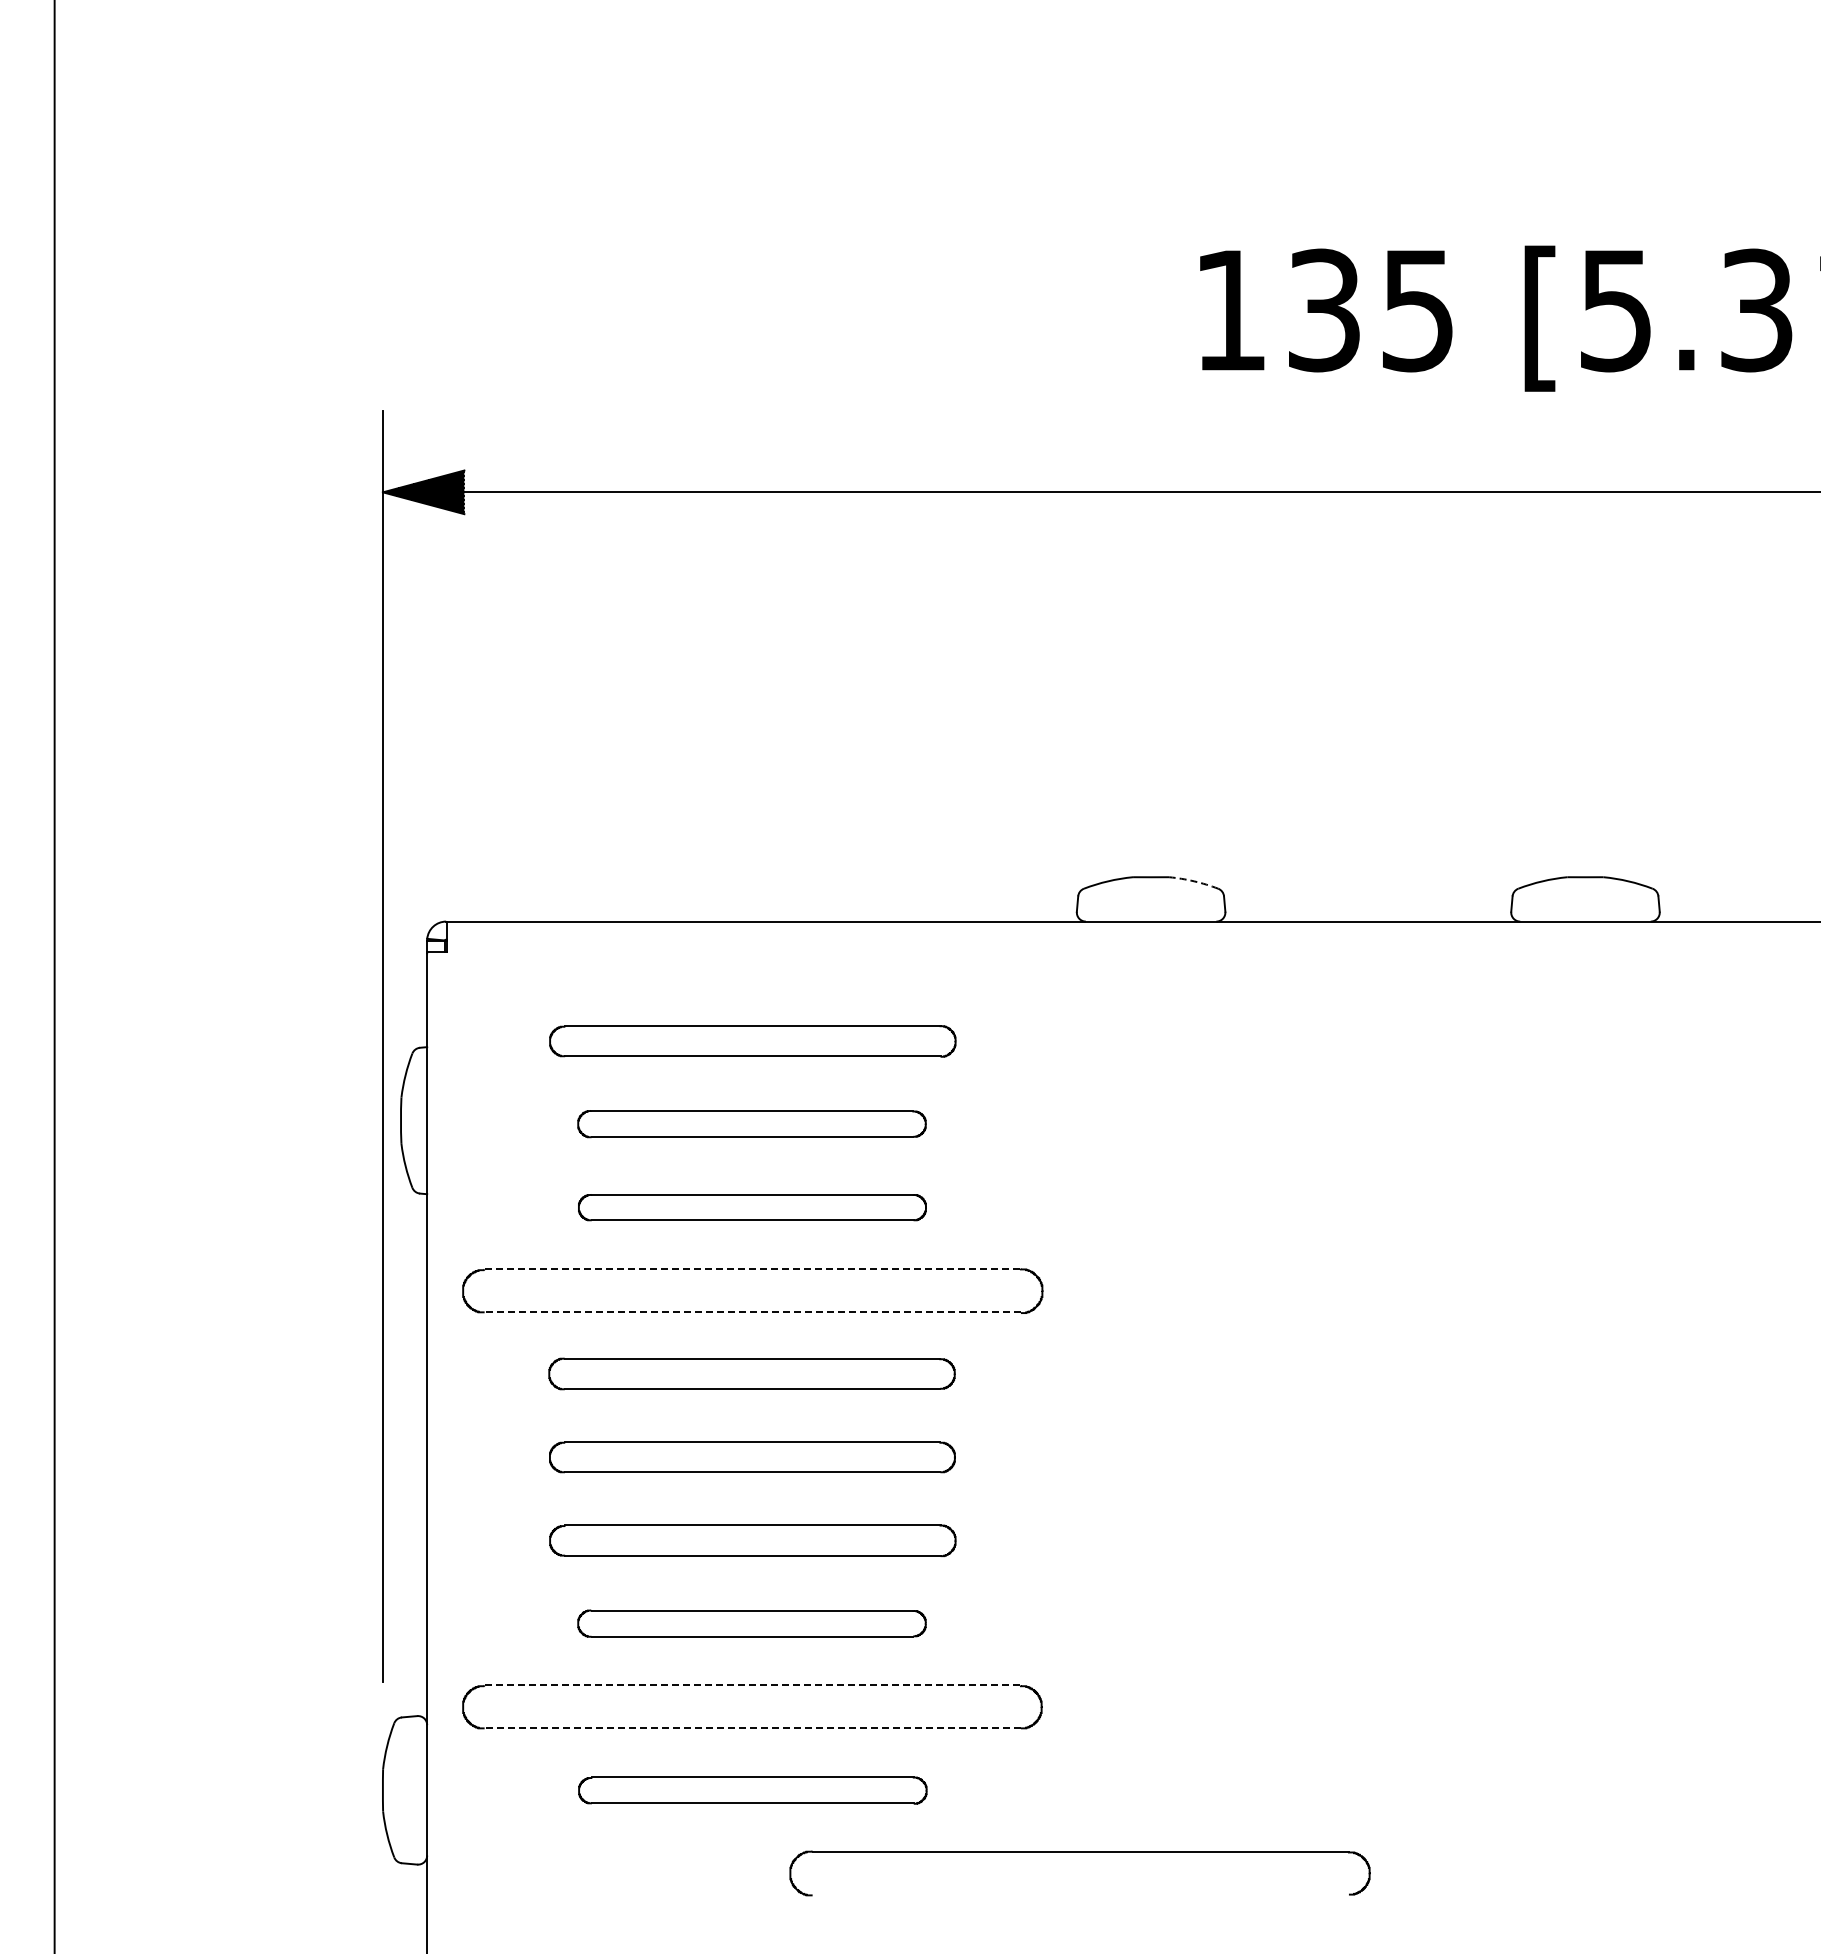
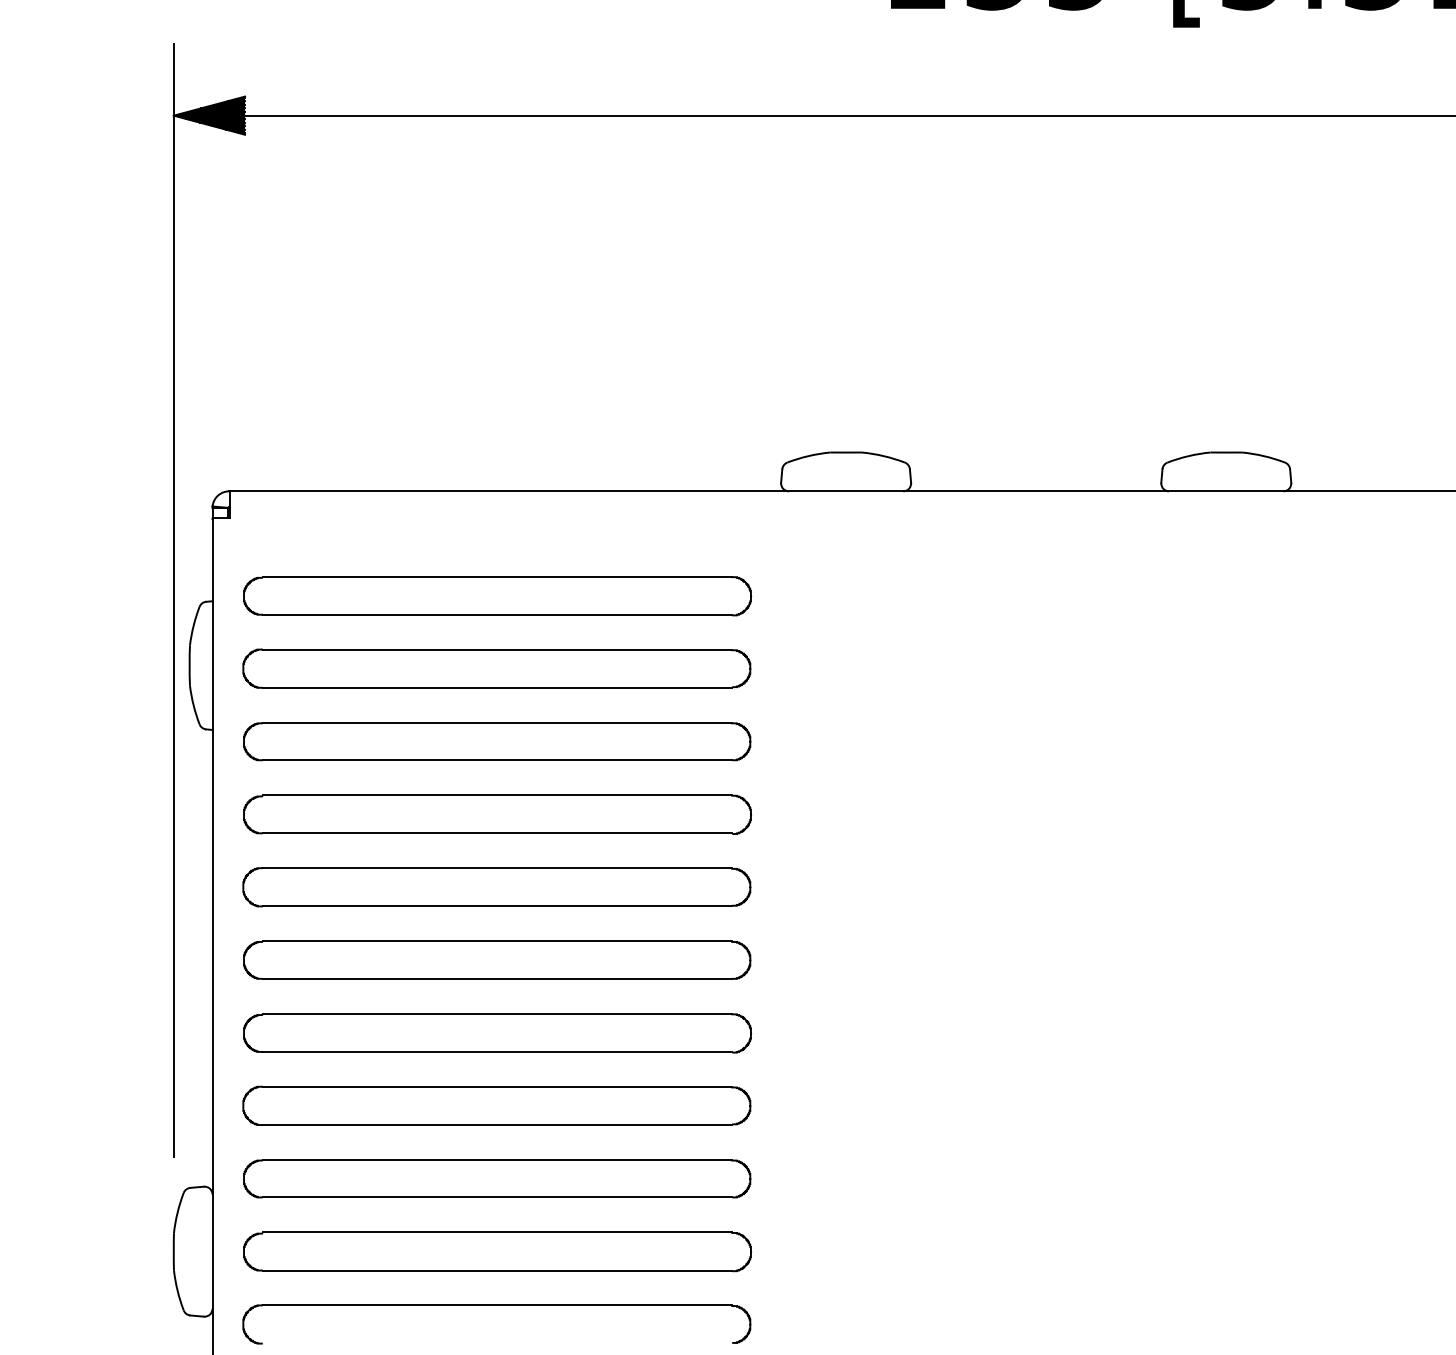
arc: (1194, 881) -> (884, 456), dashed -> solid
part: (752, 1041) -> (497, 596), size x1.43
part: (751, 1123) -> (496, 668), size x1.67
part: (752, 1207) -> (497, 741), size x1.67
line: (753, 1268) -> (498, 794), dashed -> solid
line: (752, 1312) -> (497, 833), dashed -> solid
part: (751, 1373) -> (496, 886), size x1.43
part: (752, 1457) -> (497, 960), size x1.43
part: (752, 1540) -> (497, 1033), size x1.43
part: (751, 1623) -> (496, 1105), size x1.67
line: (753, 1685) -> (498, 1159), dashed -> solid
line: (752, 1728) -> (497, 1197), dashed -> solid
part: (752, 1790) -> (497, 1251), size x1.67
part: (1079, 1852) -> (496, 1306), moved

